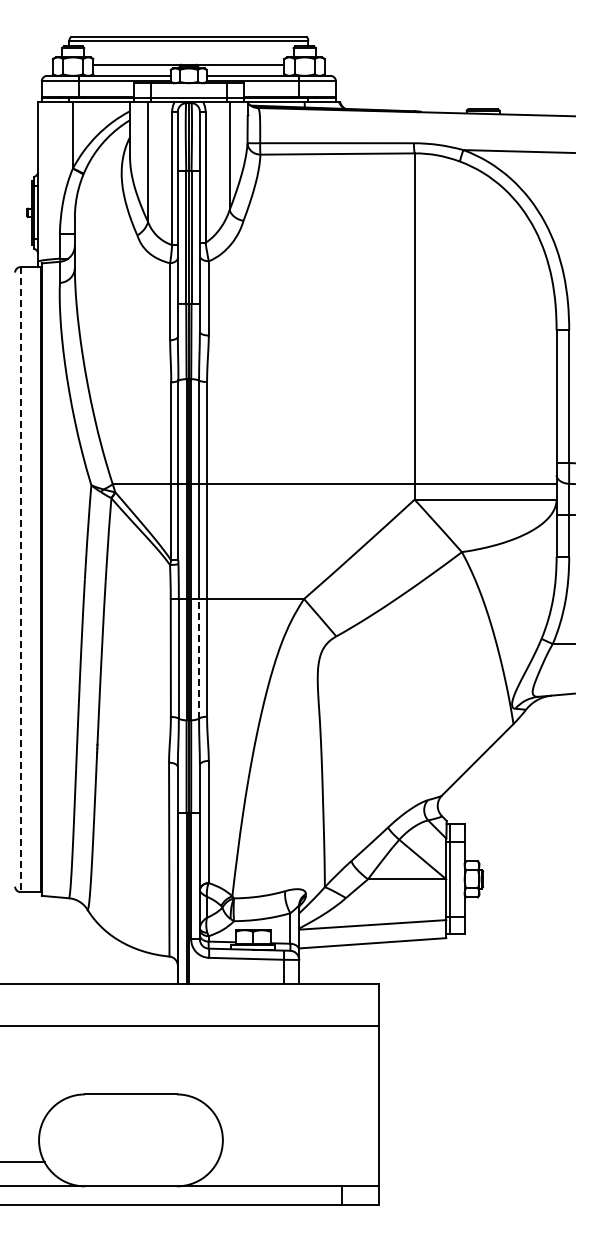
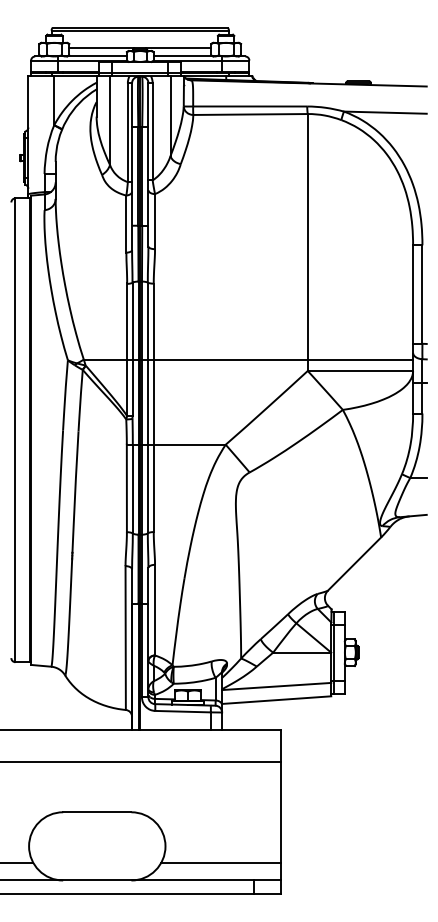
line: (20, 579) -> (15, 430), dashed -> solid
line: (199, 658) -> (148, 488), dashed -> solid
line: (298, 1162) -> (221, 862), added

